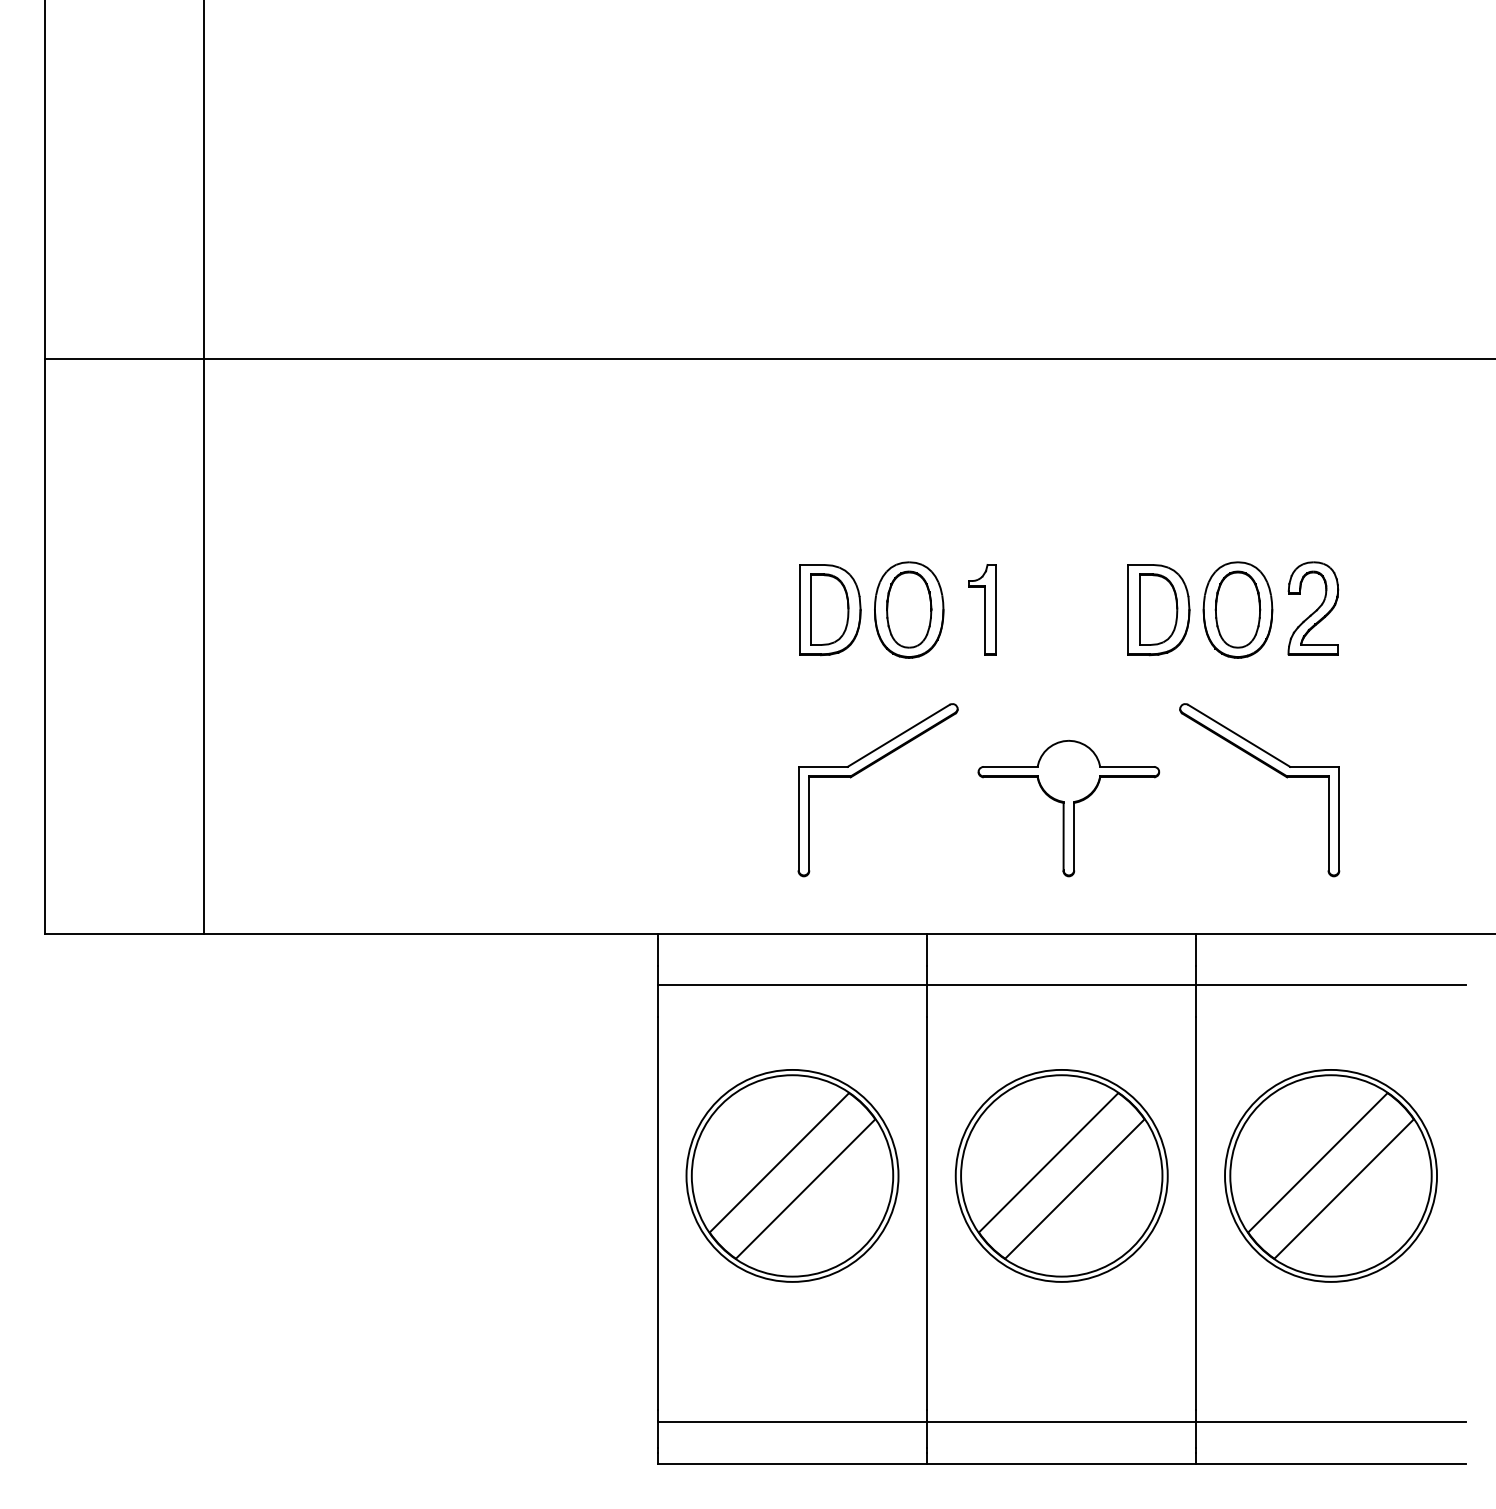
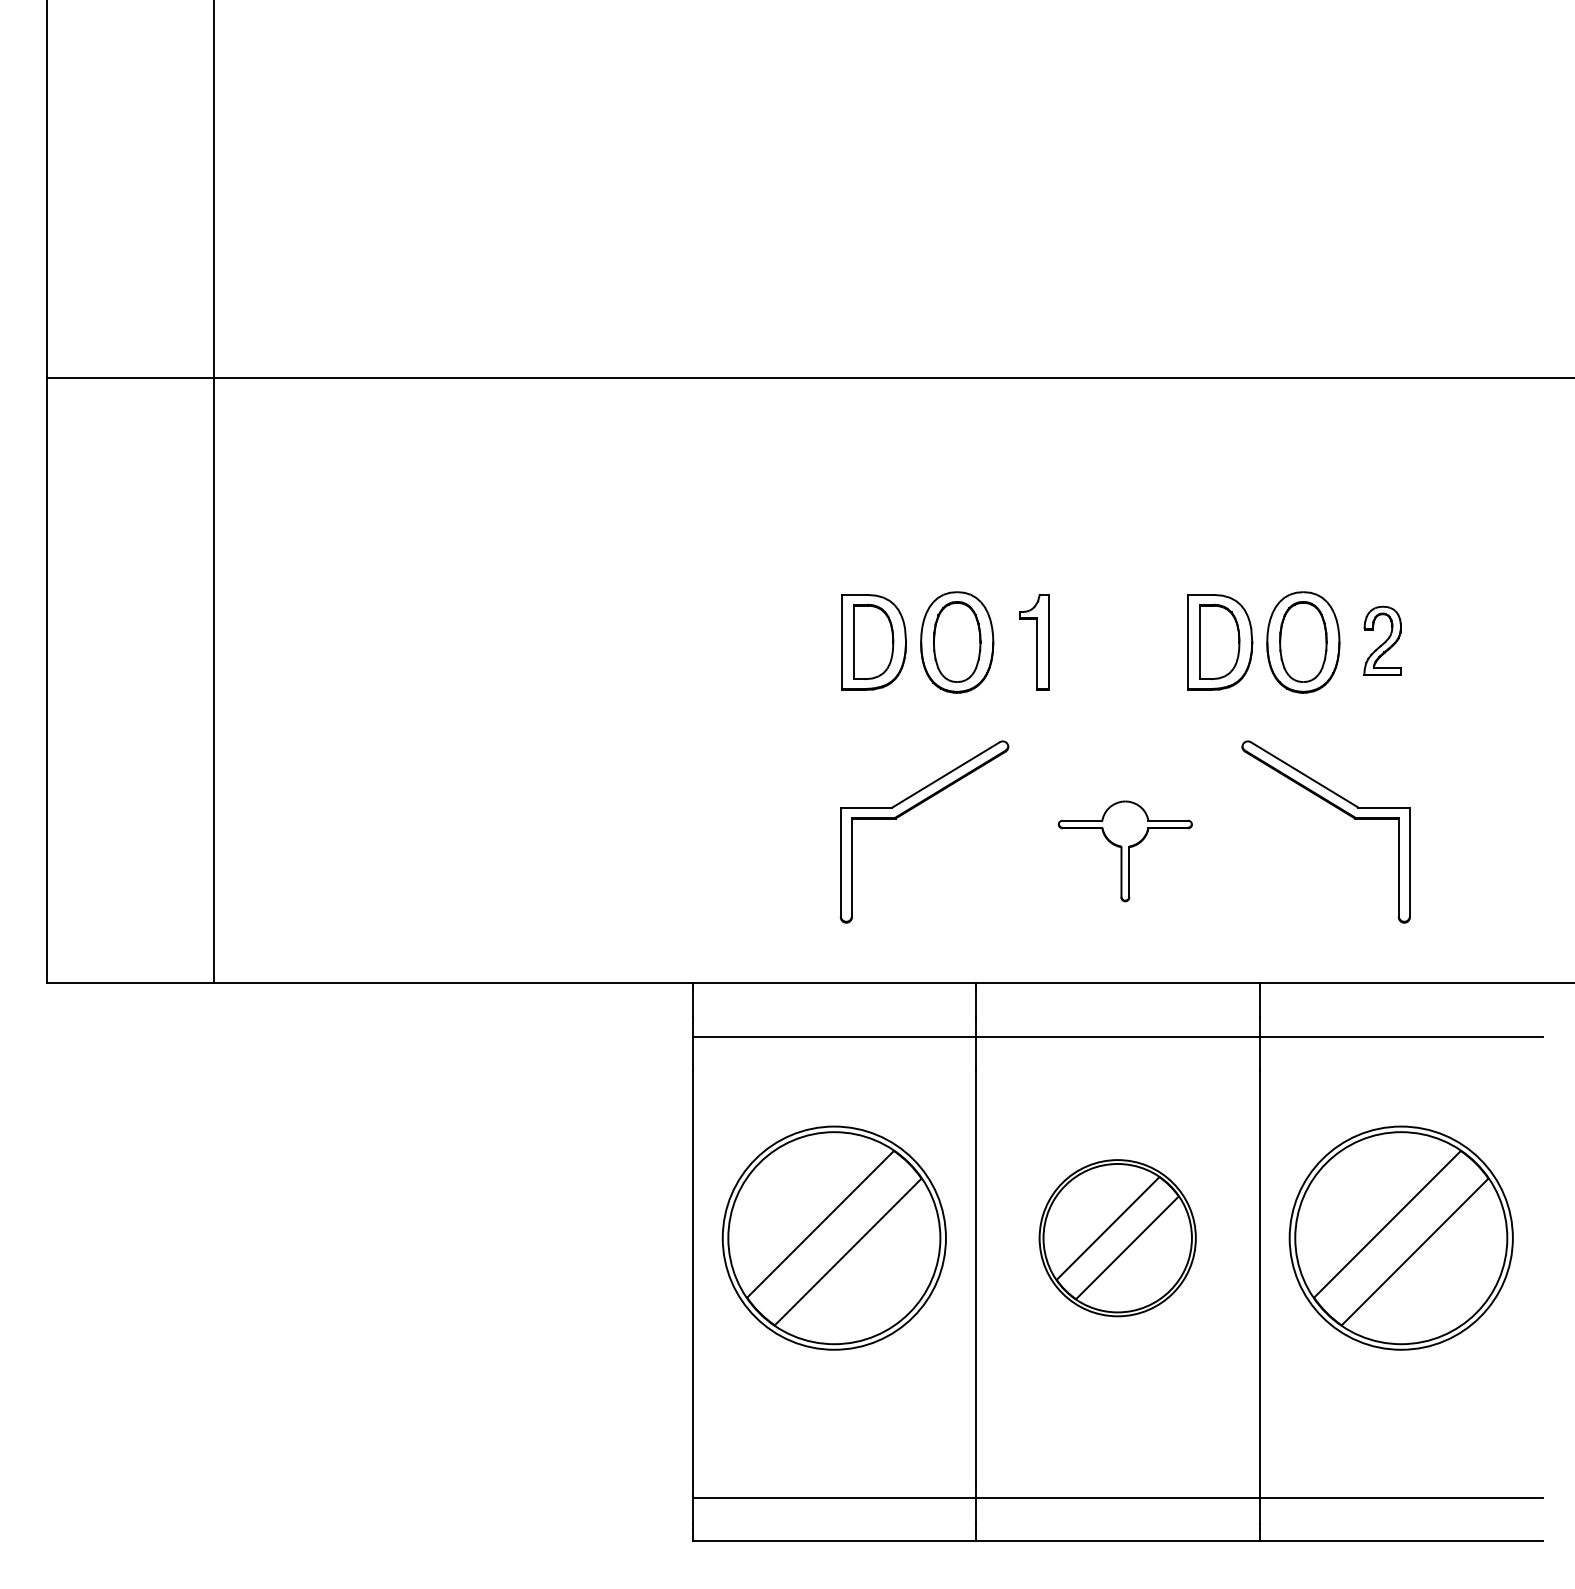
part: (1313, 608) -> (1382, 640), size x0.7
part: (1068, 808) -> (1124, 851), size x0.7
part: (1061, 1175) -> (1117, 1237), size x0.7

